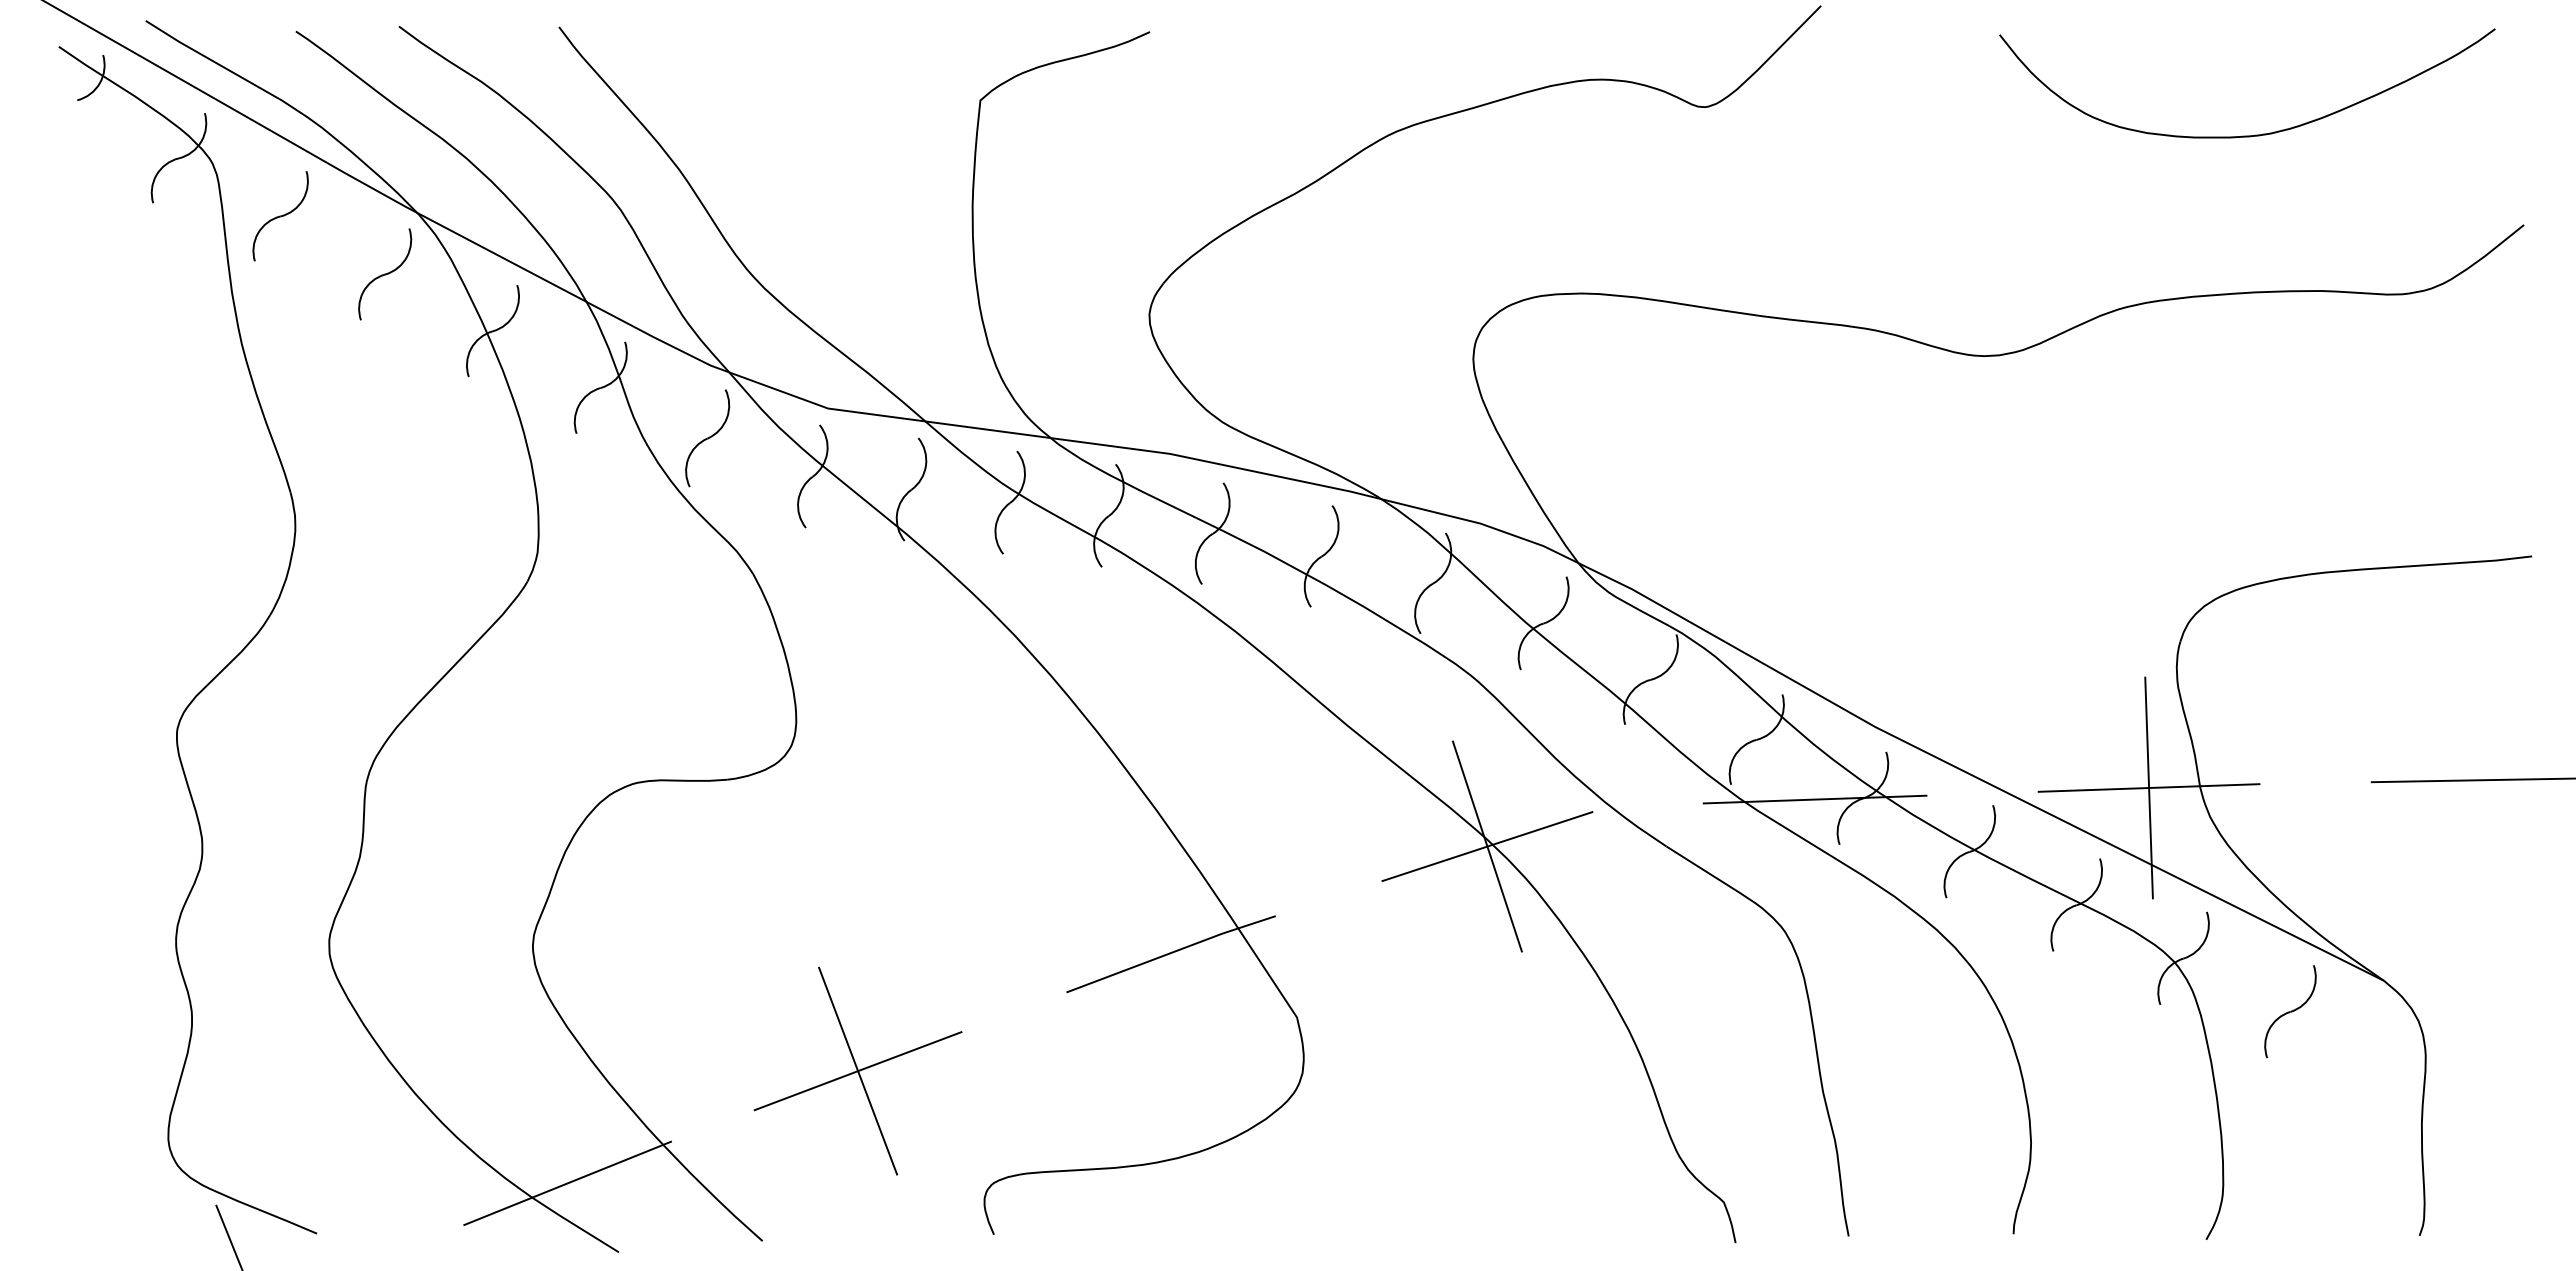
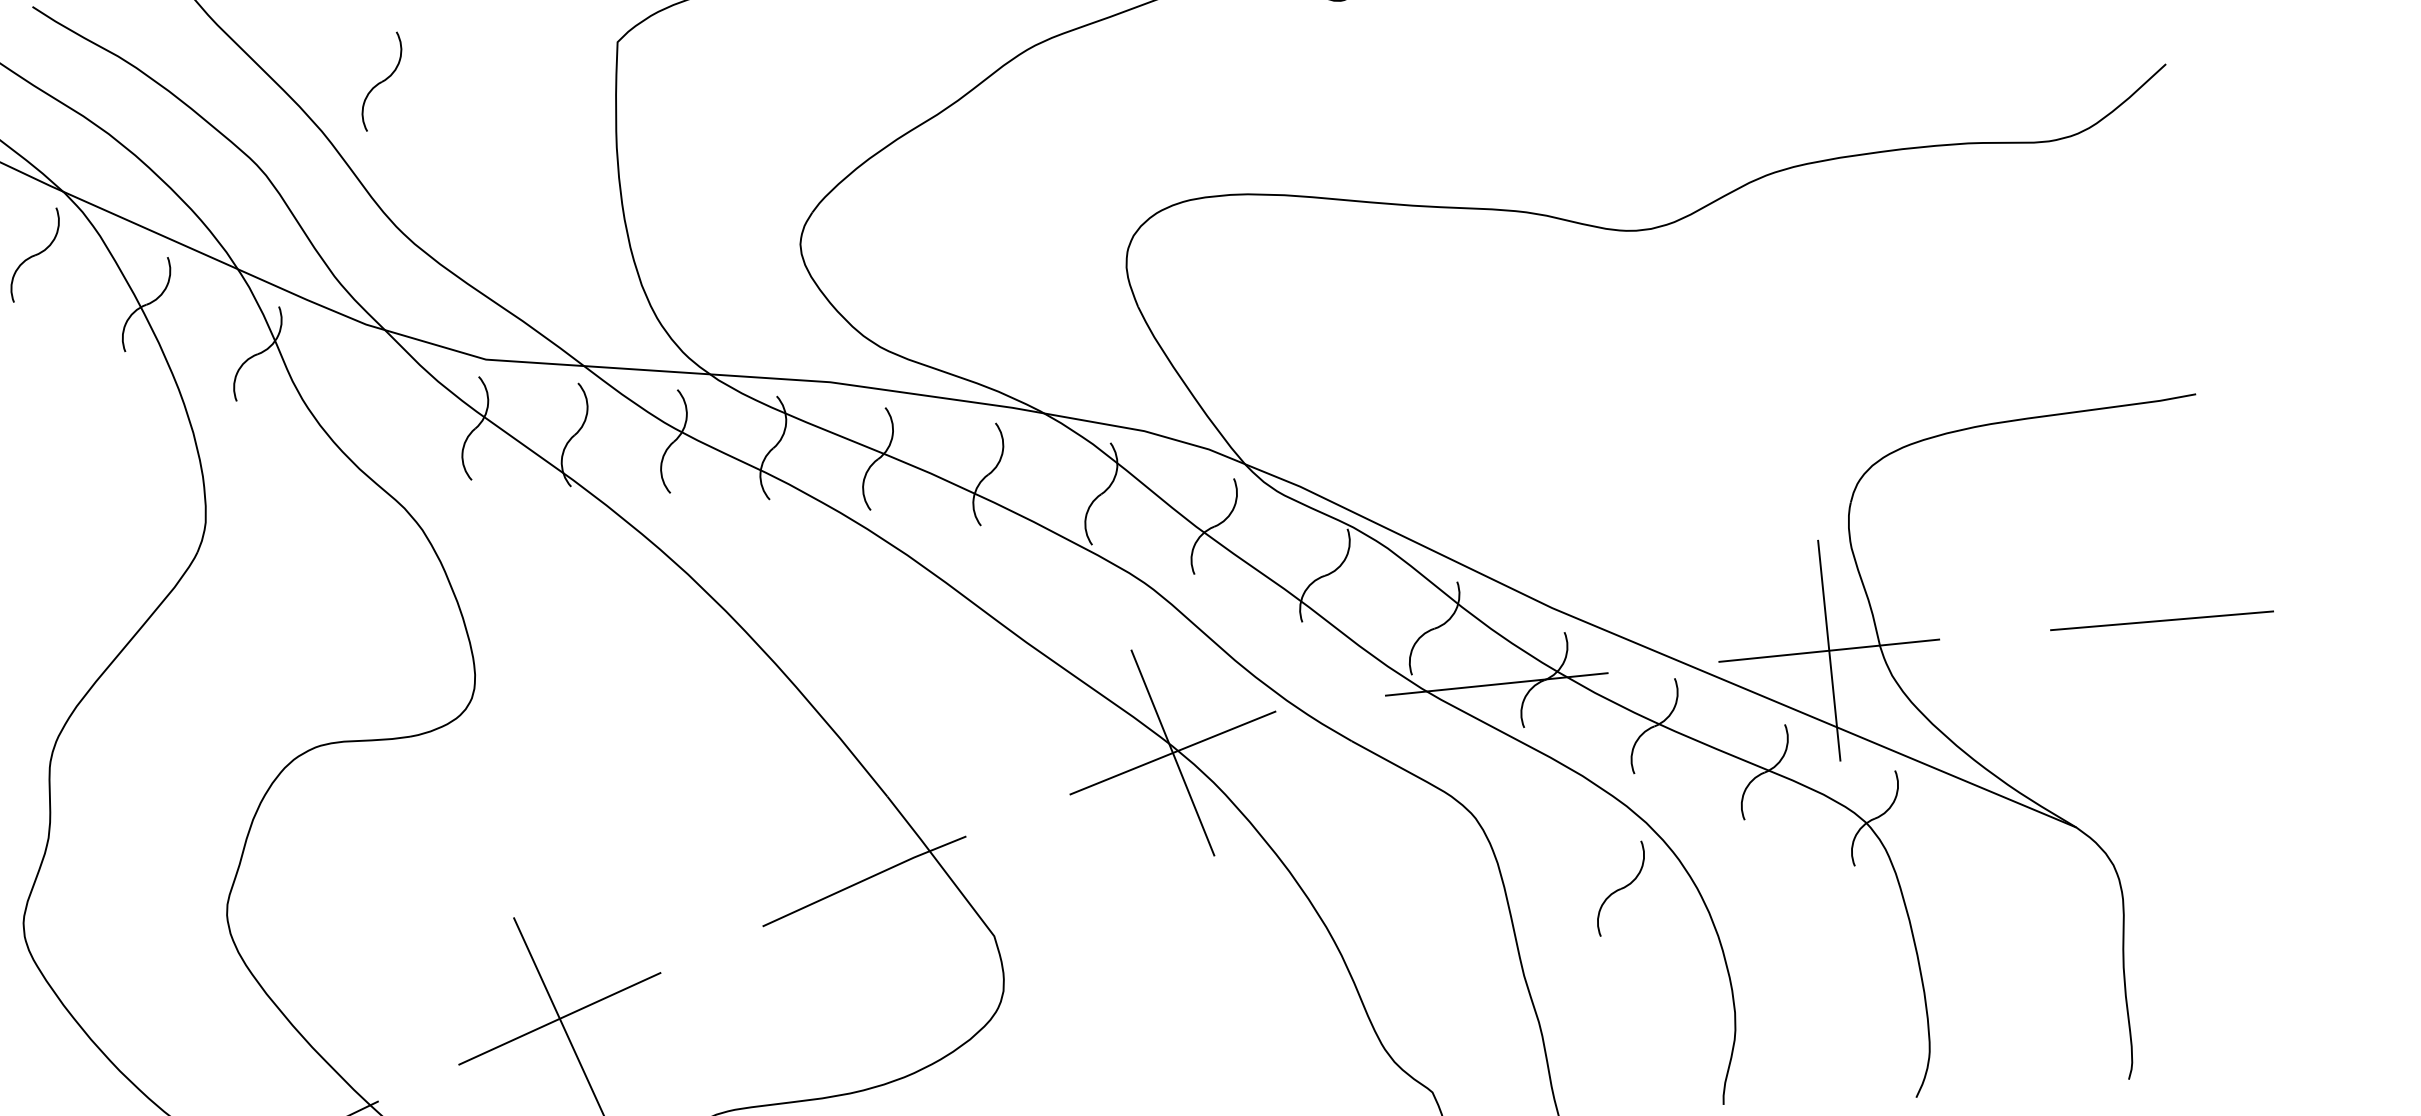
part: (707, 438) -> (381, 81), moved
part: (2290, 1011) -> (1620, 888), moved

